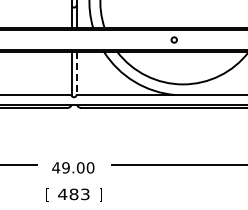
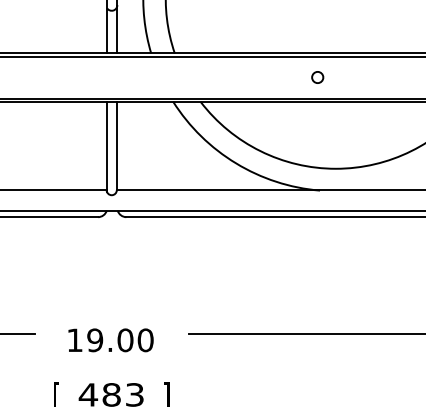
line: (76, 73) -> (116, 146), dashed -> solid
text: (56, 167) -> (75, 339), 49.00 -> 19.00

